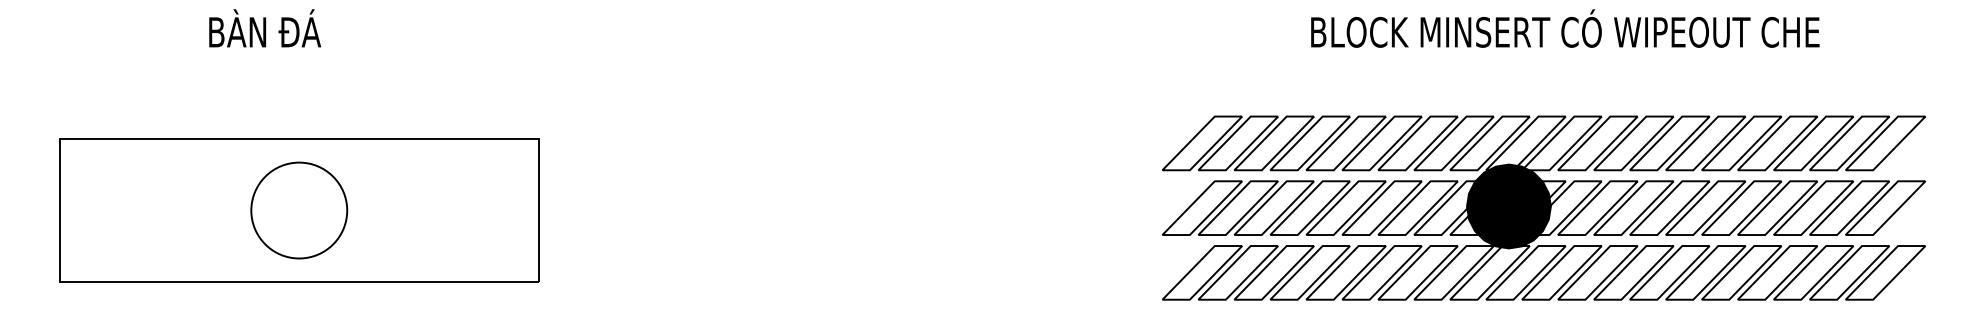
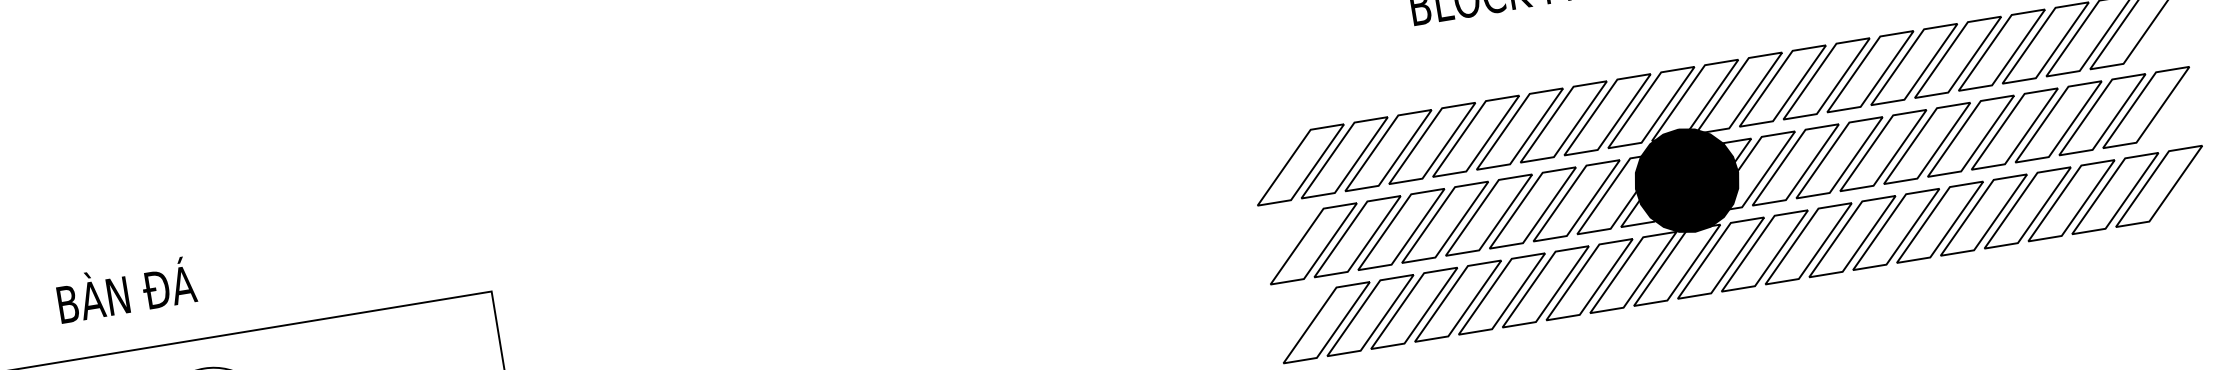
text: (264, 28) -> (125, 290), moved

